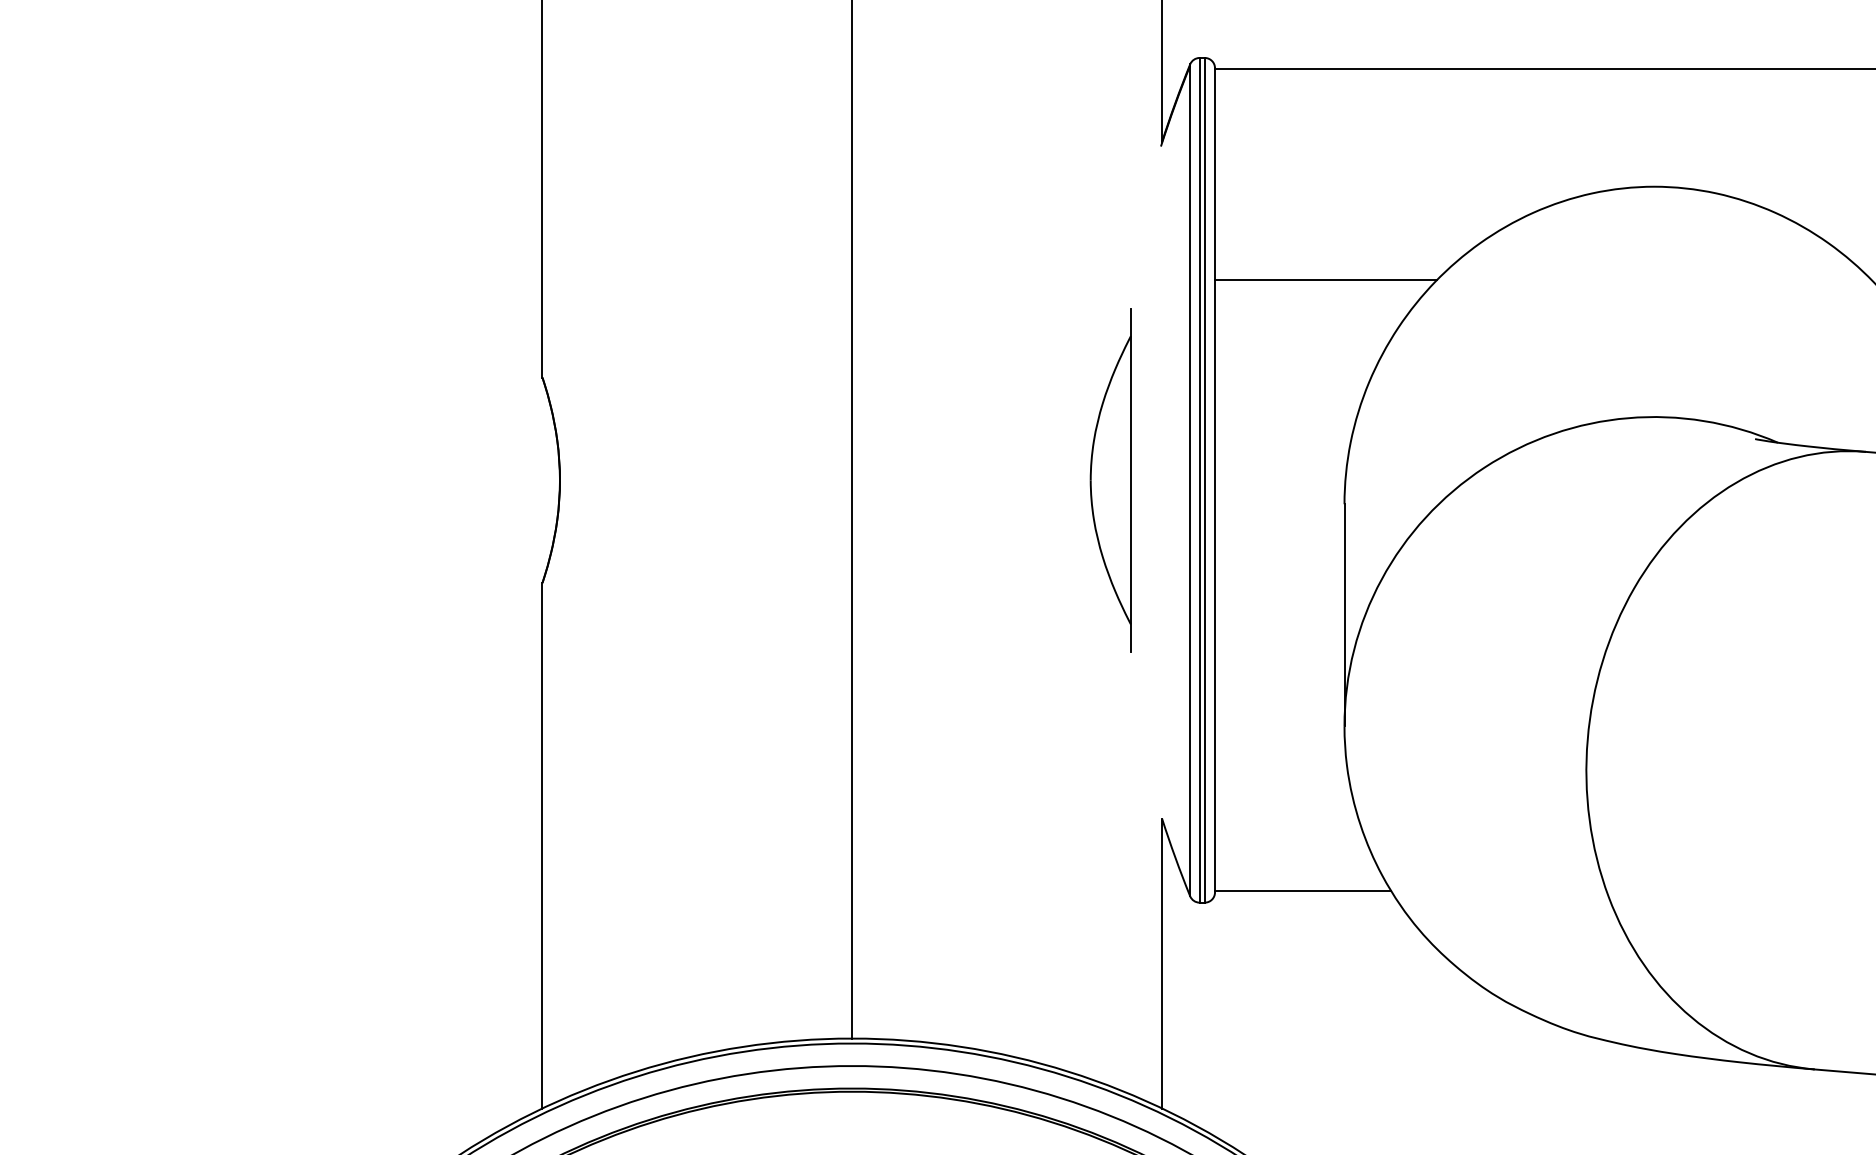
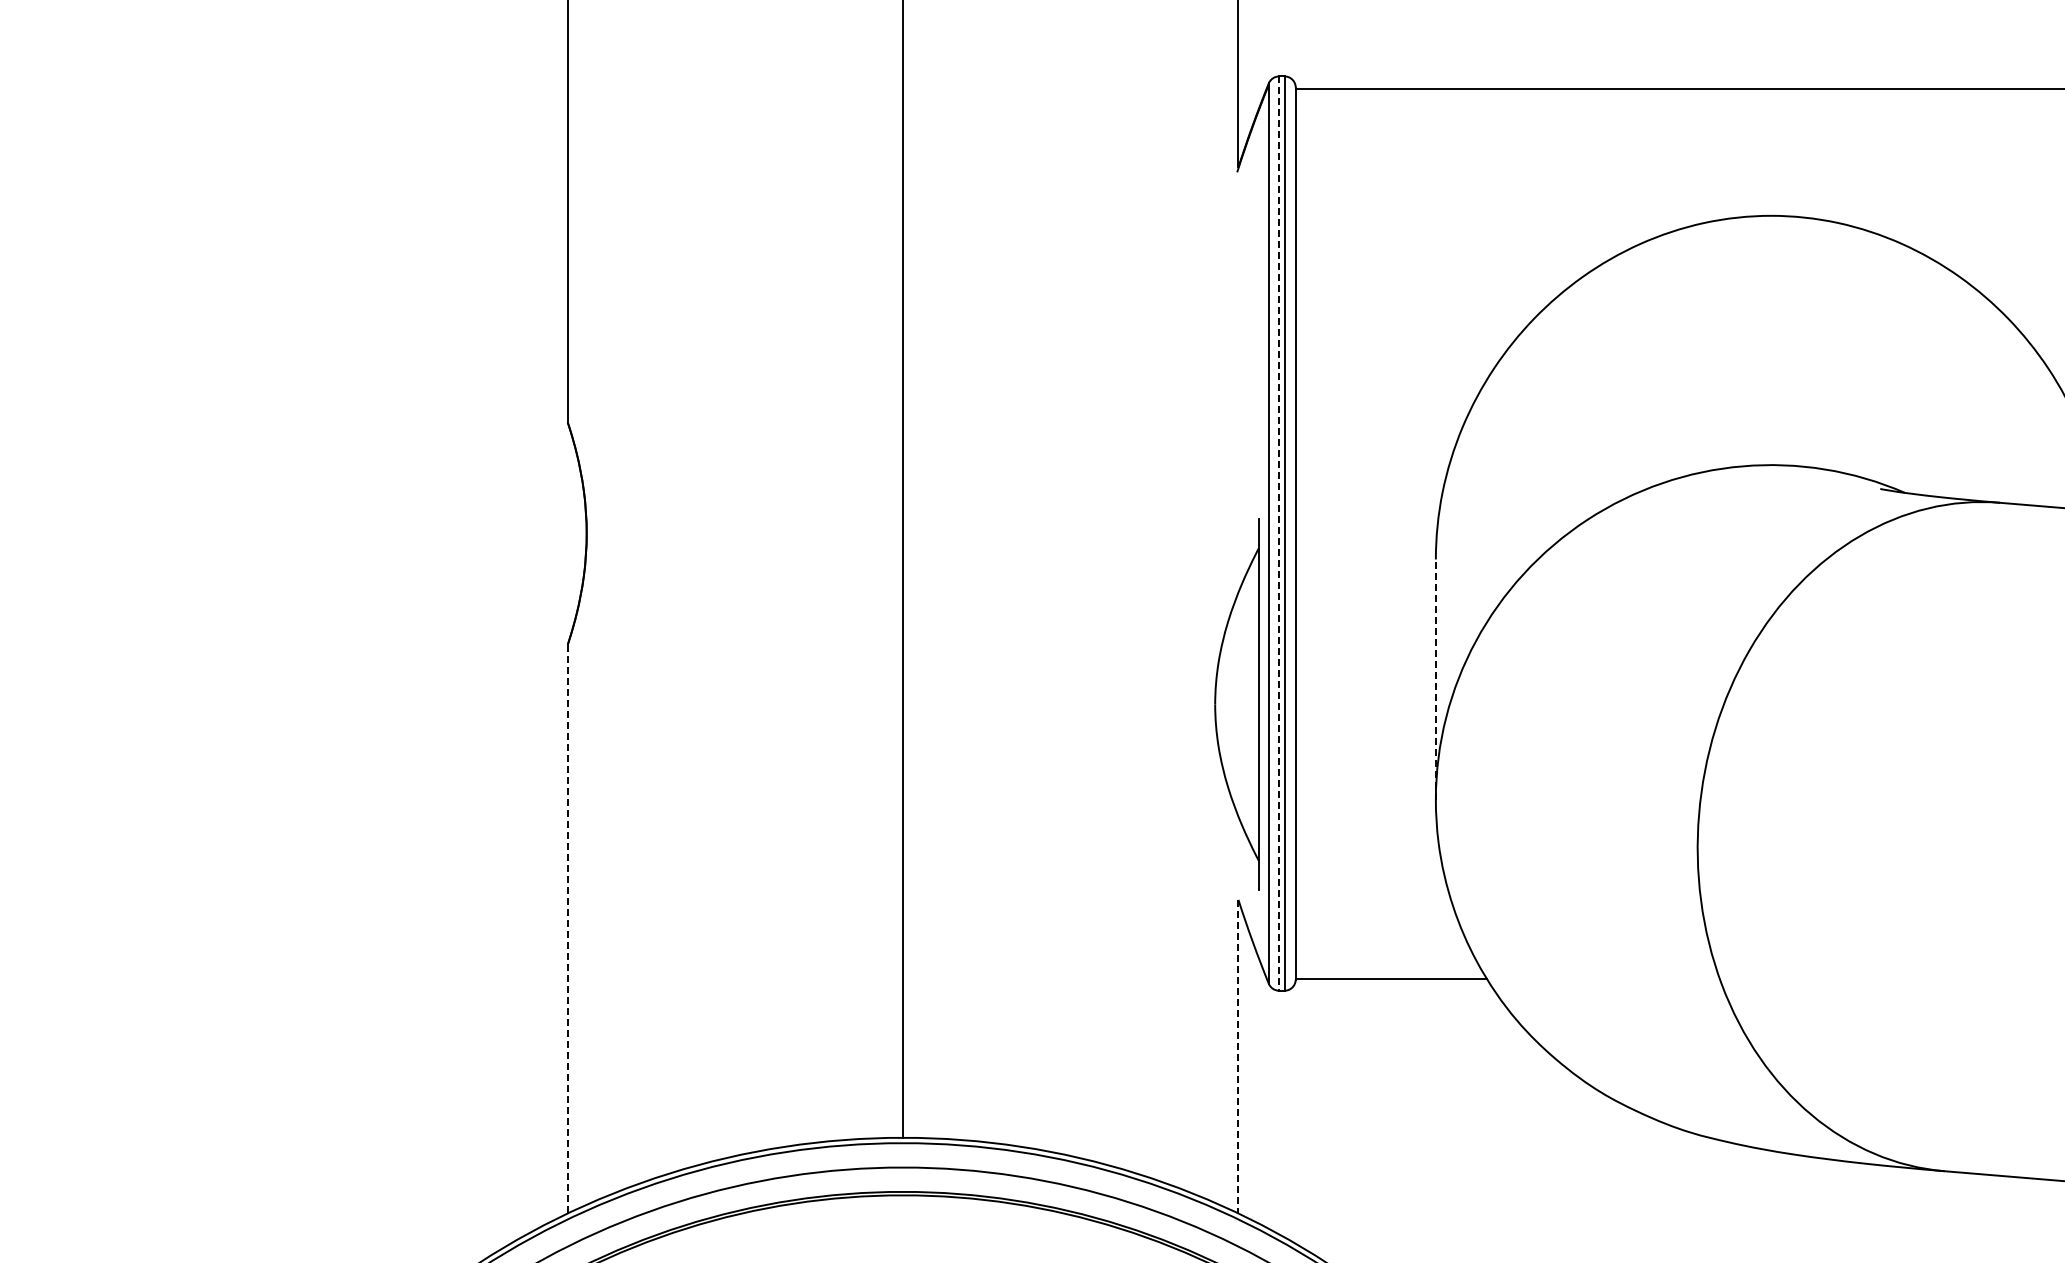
line: (1325, 279) -> (1415, 316), removed
part: (1110, 480) -> (1236, 704), moved
line: (1200, 481) -> (1279, 534), solid -> dashed
line: (1344, 615) -> (1435, 679), solid -> dashed
line: (542, 846) -> (567, 929), solid -> dashed
line: (1162, 963) -> (1238, 1056), solid -> dashed

